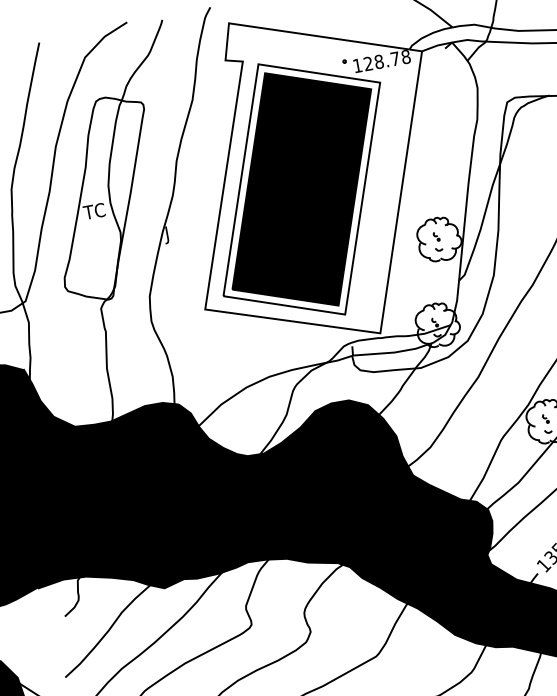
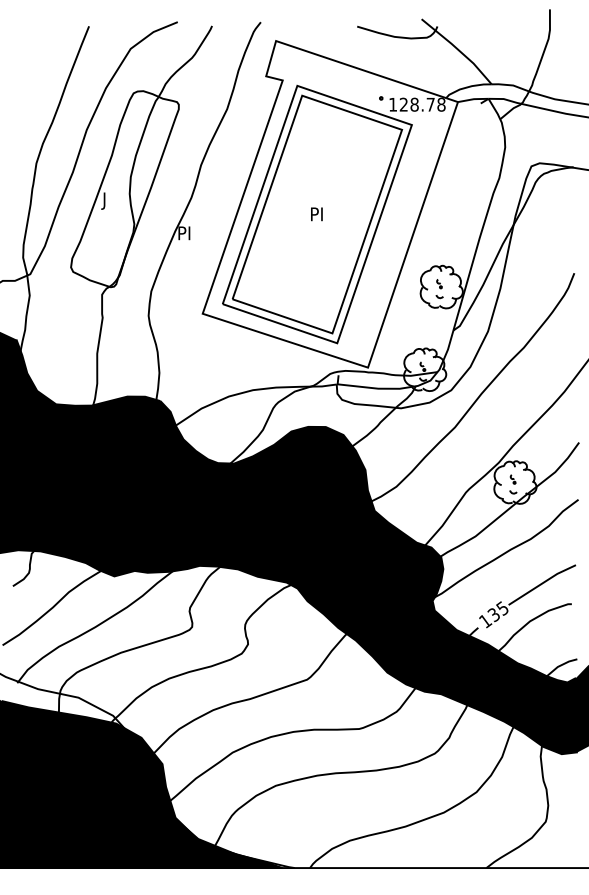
fill: (301, 189) -> (317, 214), removed
text: (94, 212) -> (112, 200), TC -> J
text: (171, 233) -> (183, 234), J -> PI

